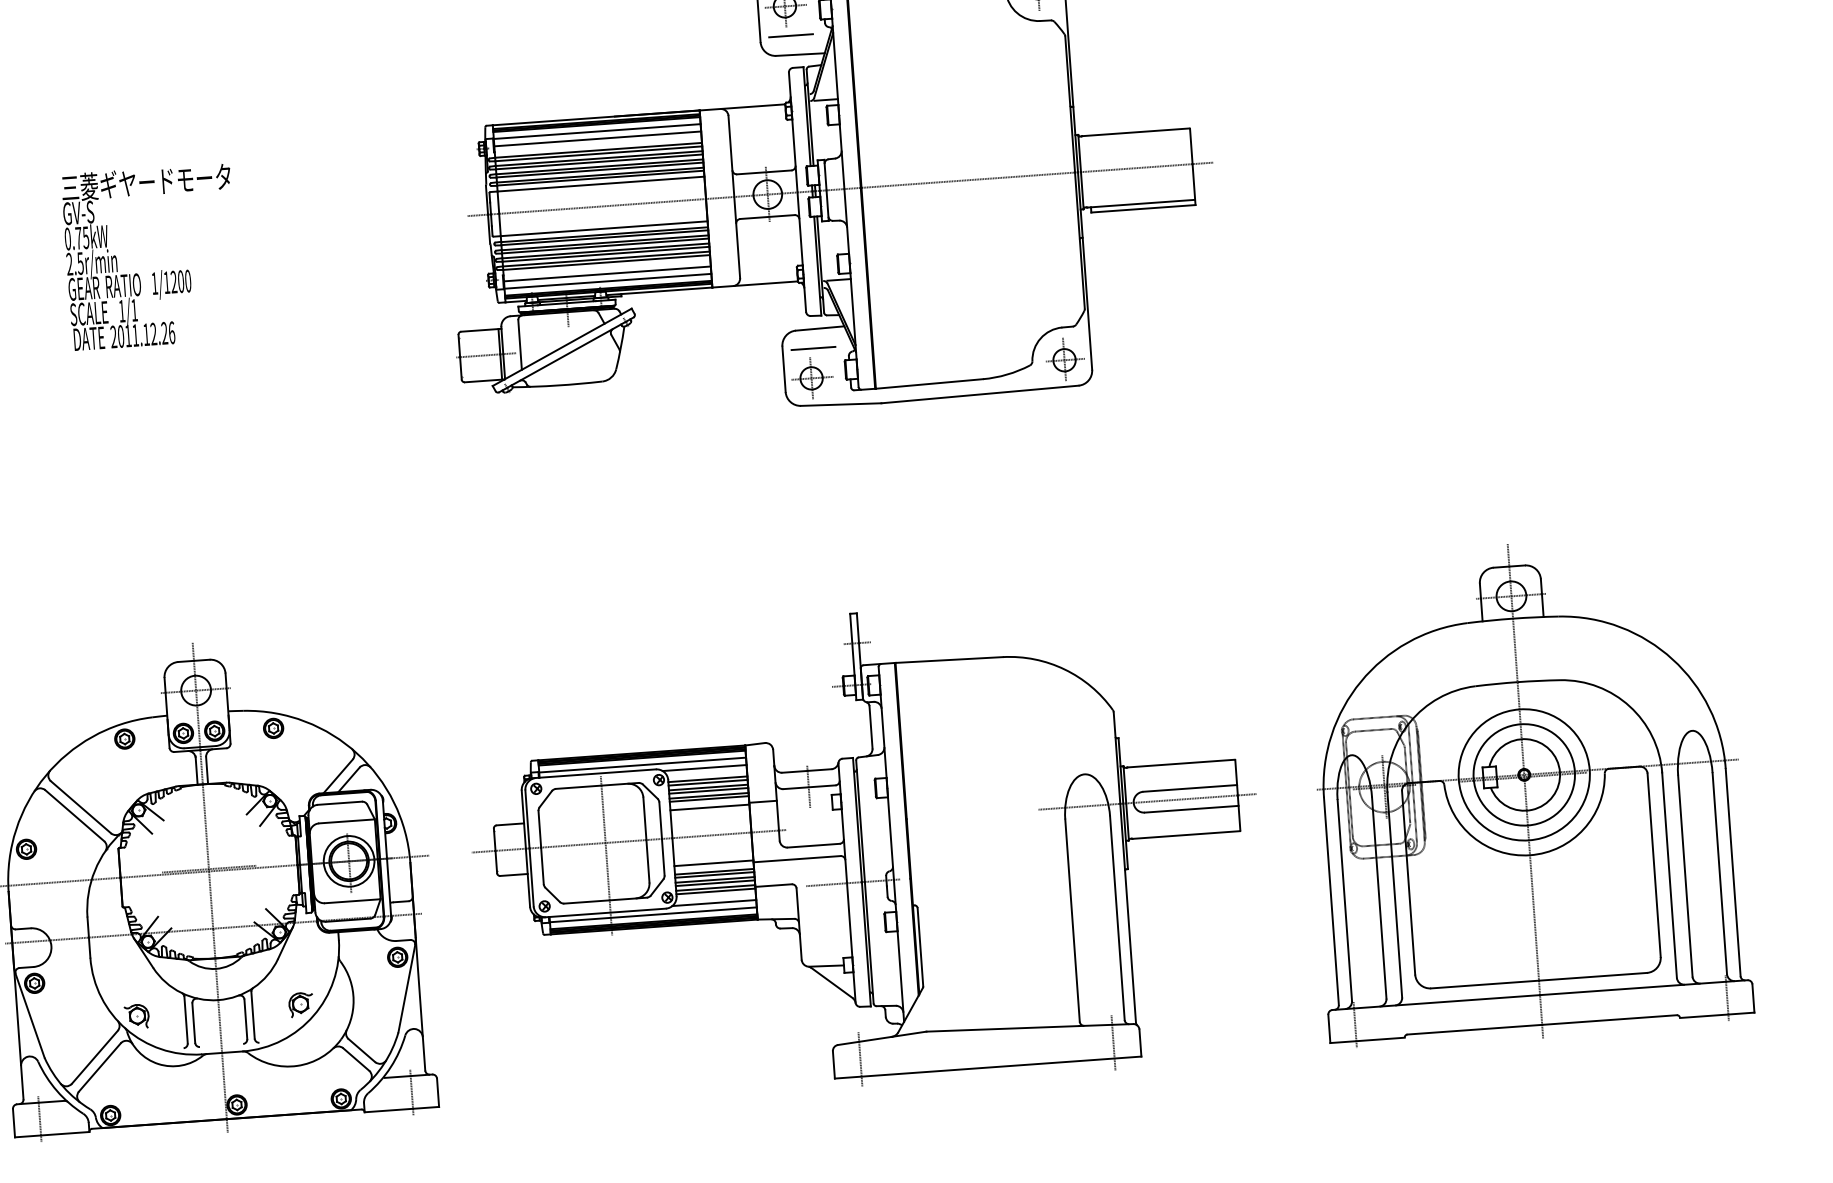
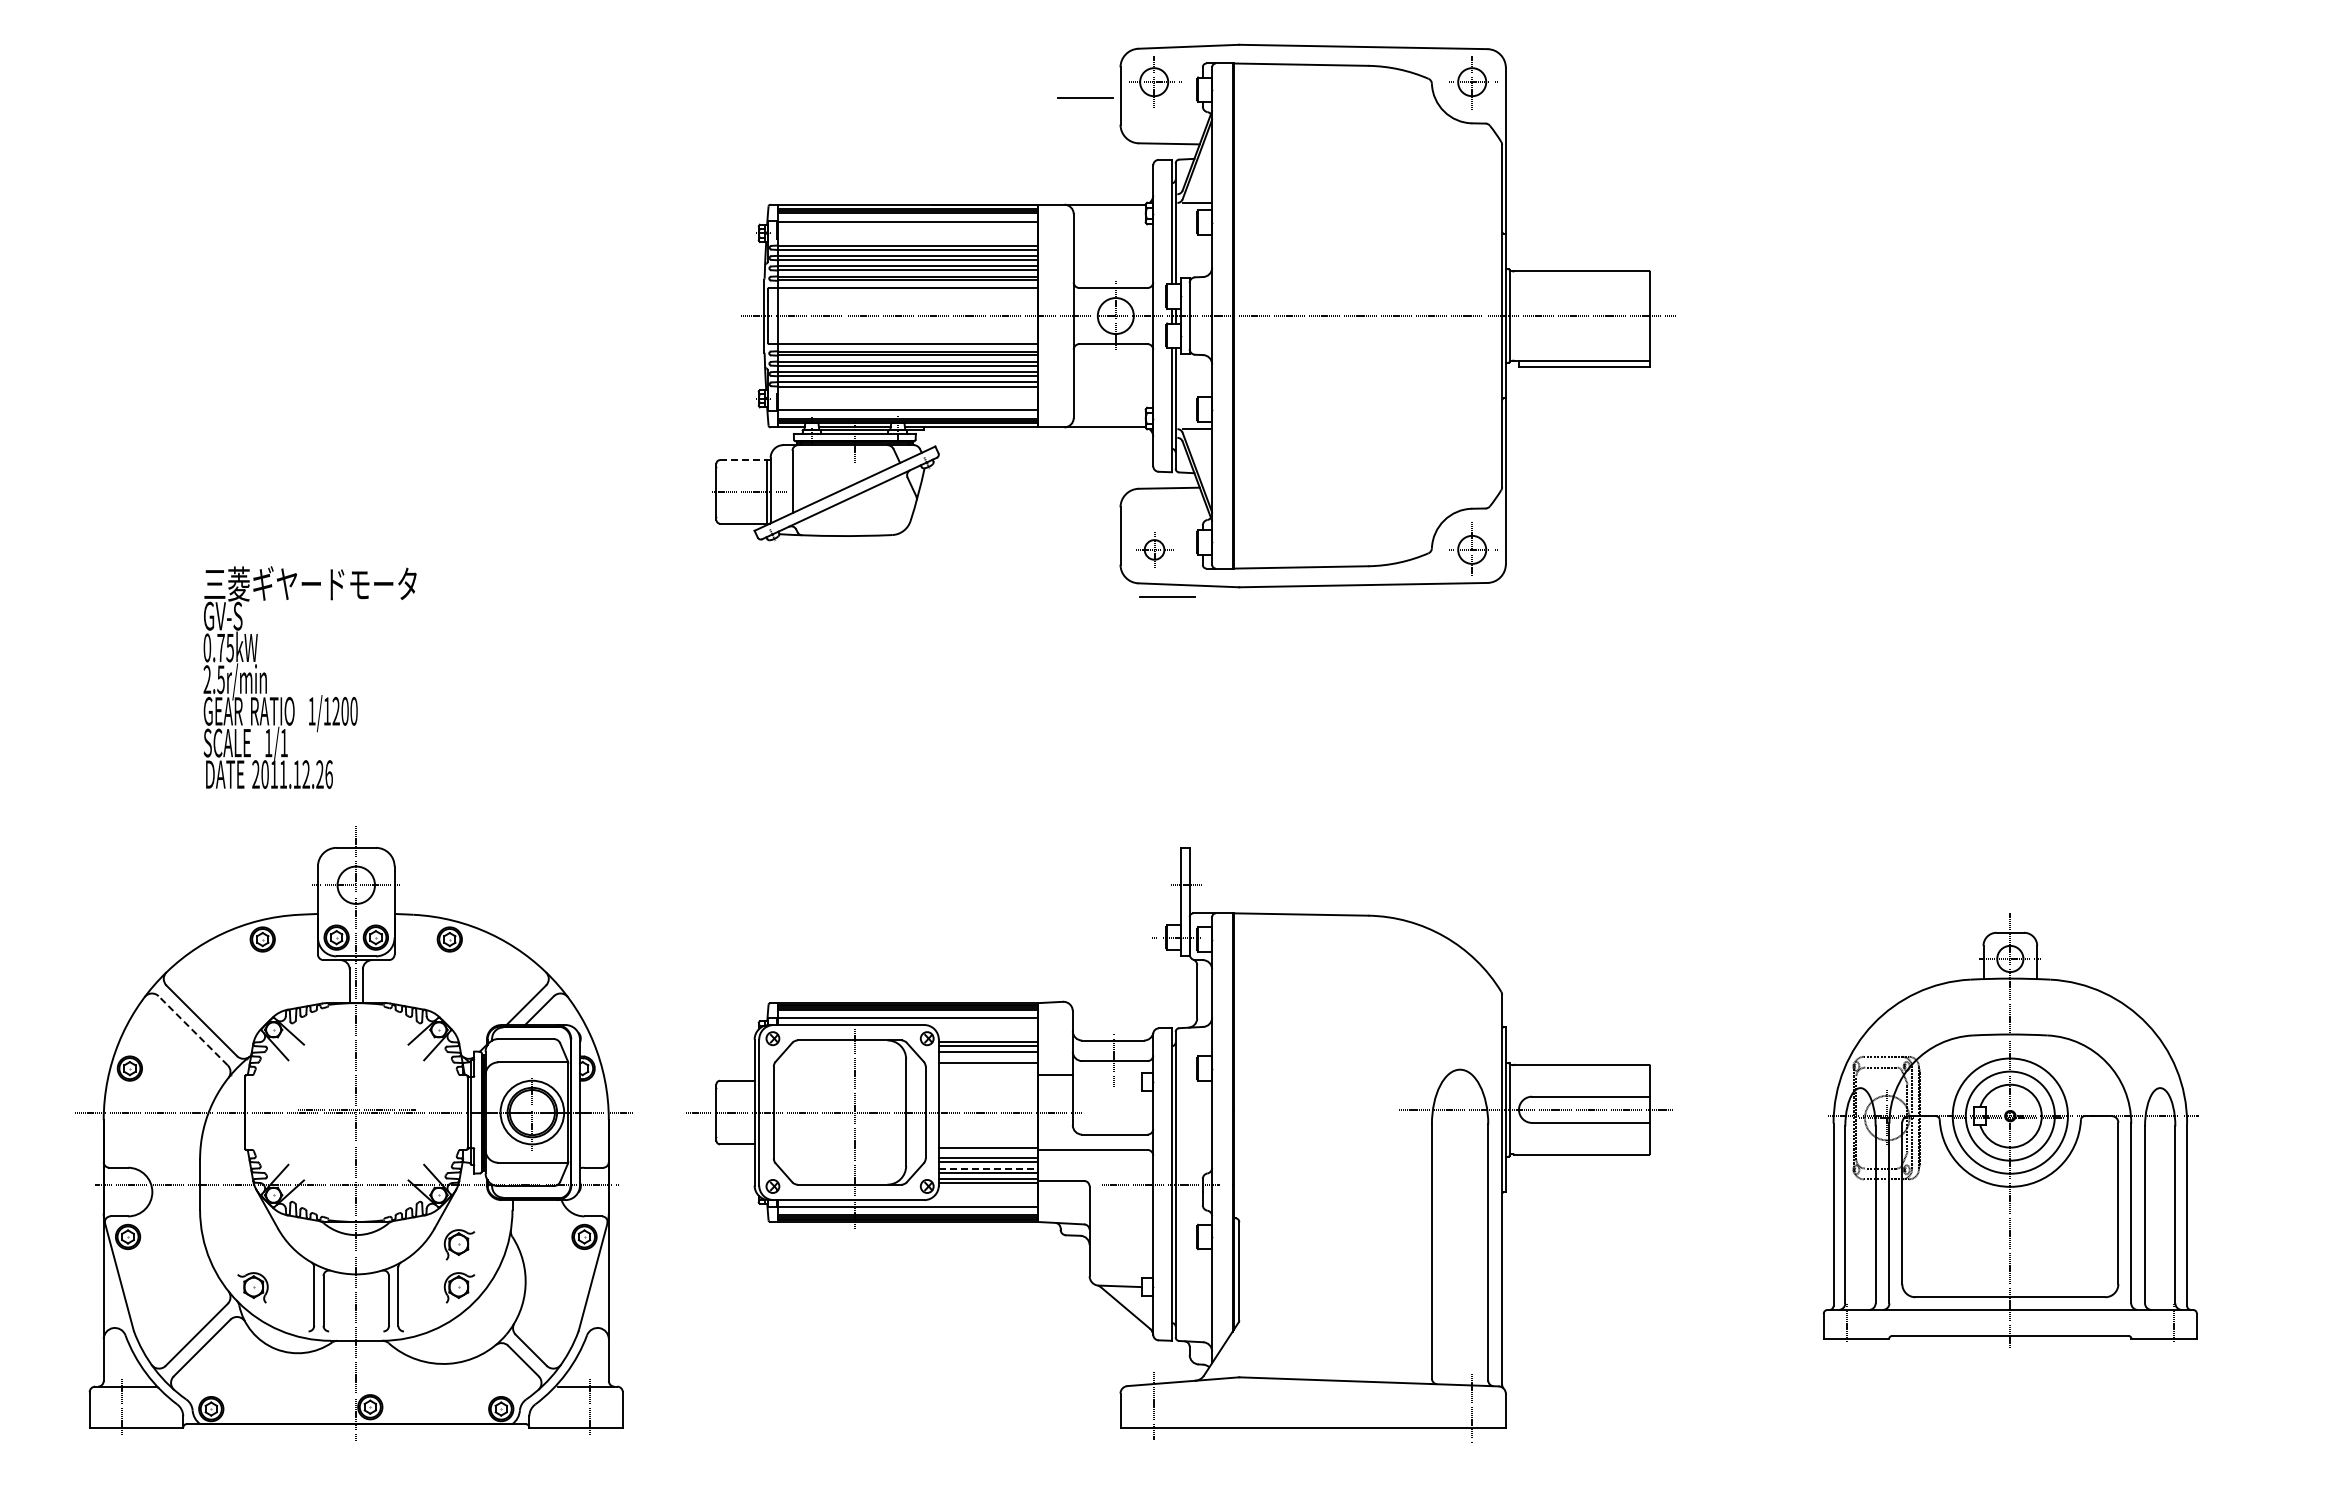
line: (791, 34) -> (1085, 97), moved
line: (598, 139) -> (908, 231), removed
text: (150, 256) -> (309, 677), moved
line: (607, 273) -> (908, 400), removed
line: (481, 330) -> (745, 460), solid -> dashed
line: (813, 348) -> (1167, 596), moved
part: (812, 378) -> (1155, 549), size x0.7
line: (704, 767) -> (985, 1027), removed
line: (708, 790) -> (988, 1056), removed
part: (1525, 791) -> (2010, 1130), size x0.7
line: (709, 798) -> (988, 1066), removed
line: (709, 807) -> (988, 1077), removed
line: (74, 815) -> (193, 1030), solid -> dashed
line: (715, 879) -> (988, 1168), solid -> dashed
line: (714, 903) -> (985, 1197), removed
part: (298, 970) -> (459, 1244), added

